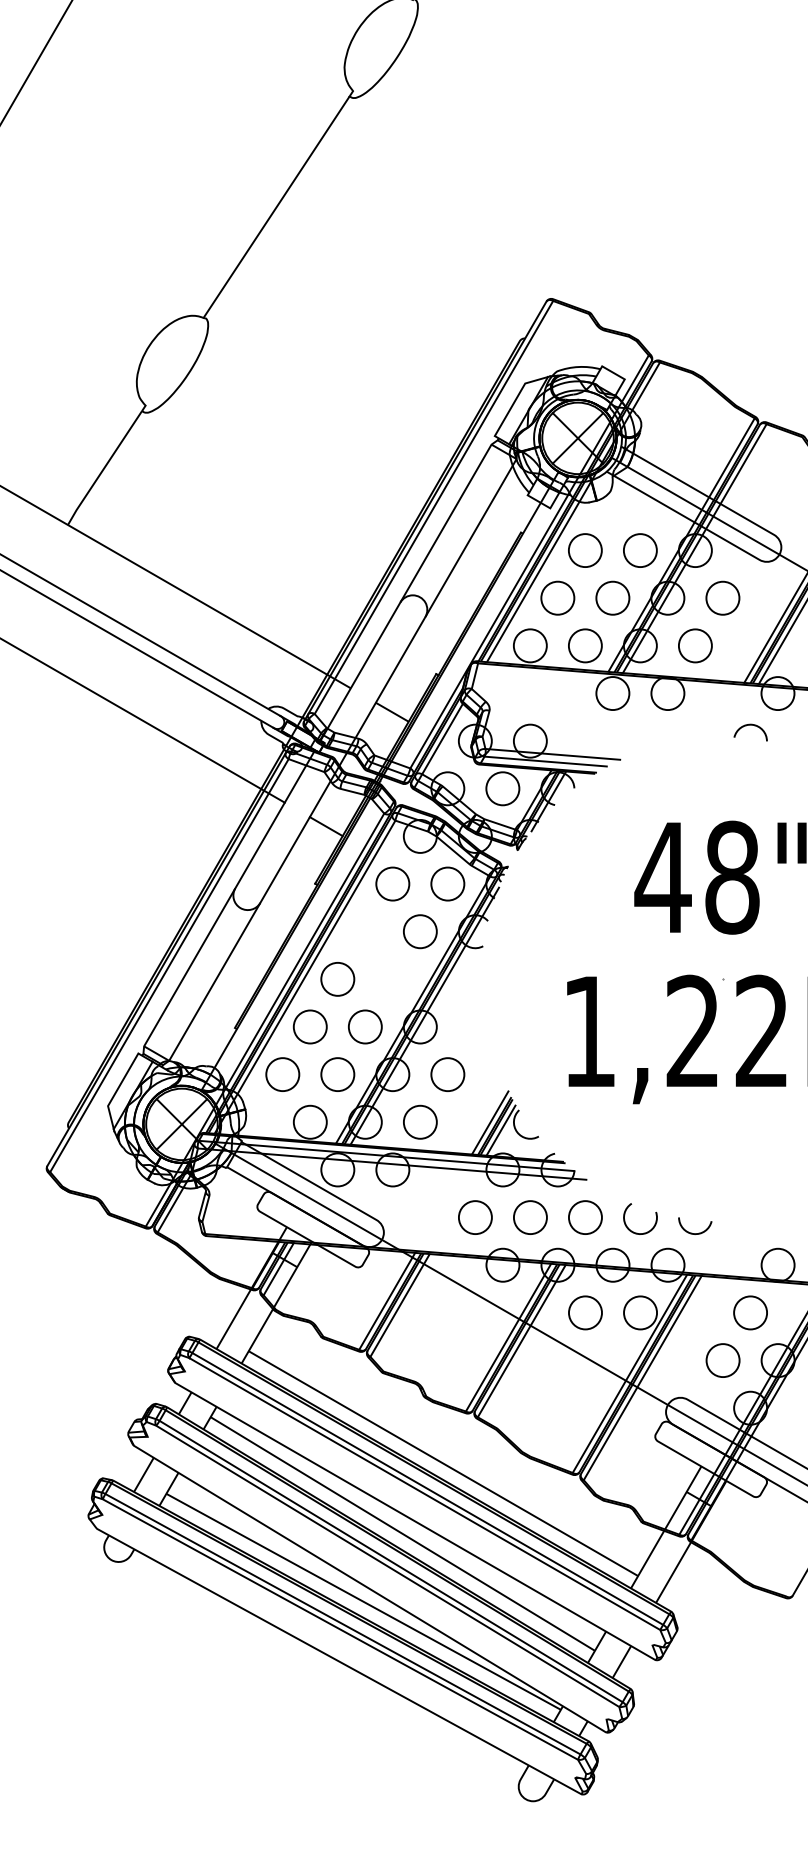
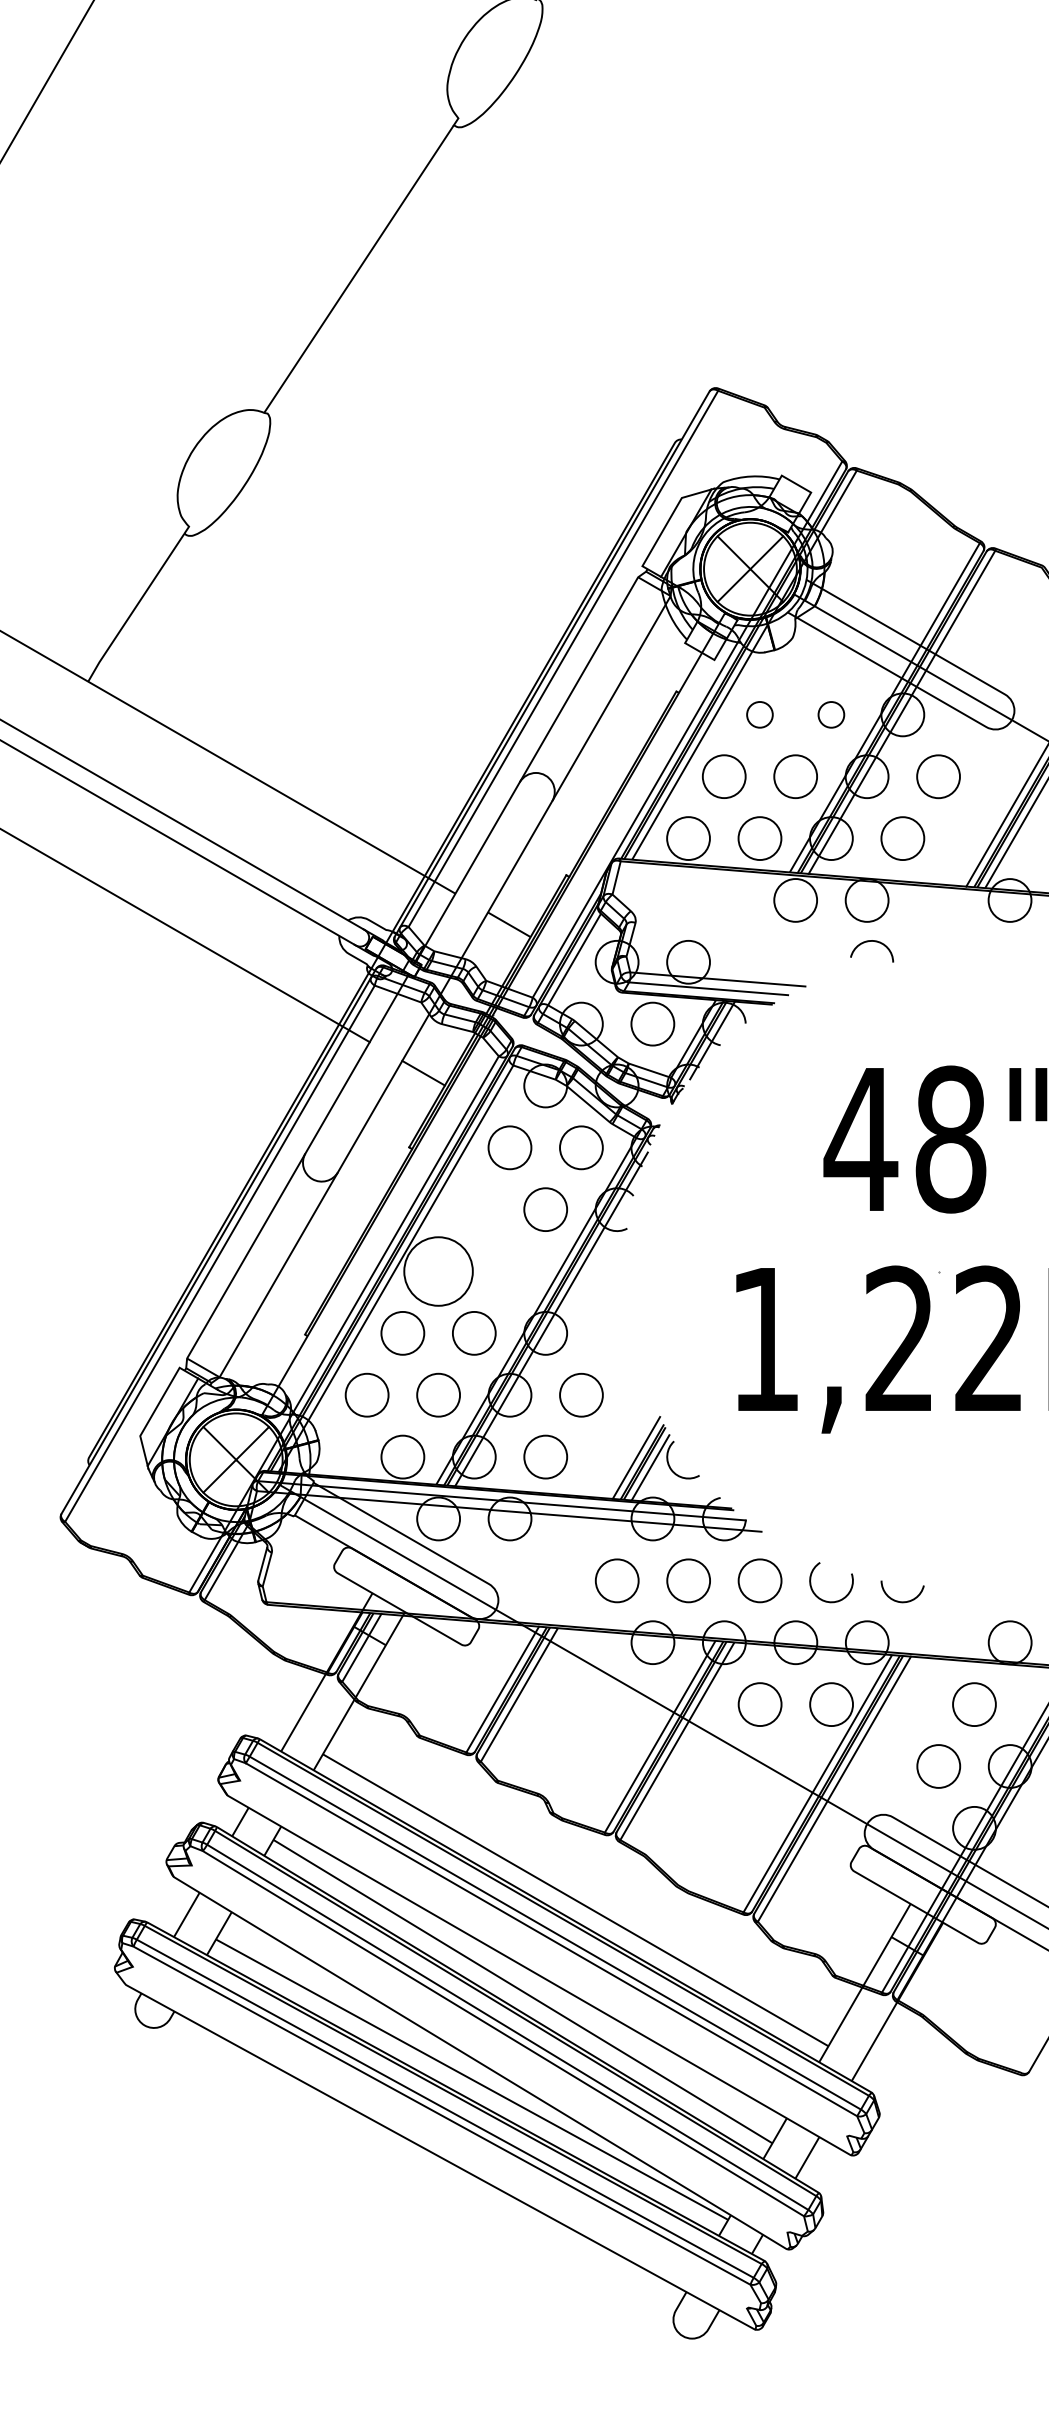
circle: (584, 550) -> (758, 714), size x0.6
circle: (639, 550) -> (830, 714), size x0.6
arc: (750, 725) -> (871, 941), moved
circle: (337, 978) -> (438, 1270), size x1.6

